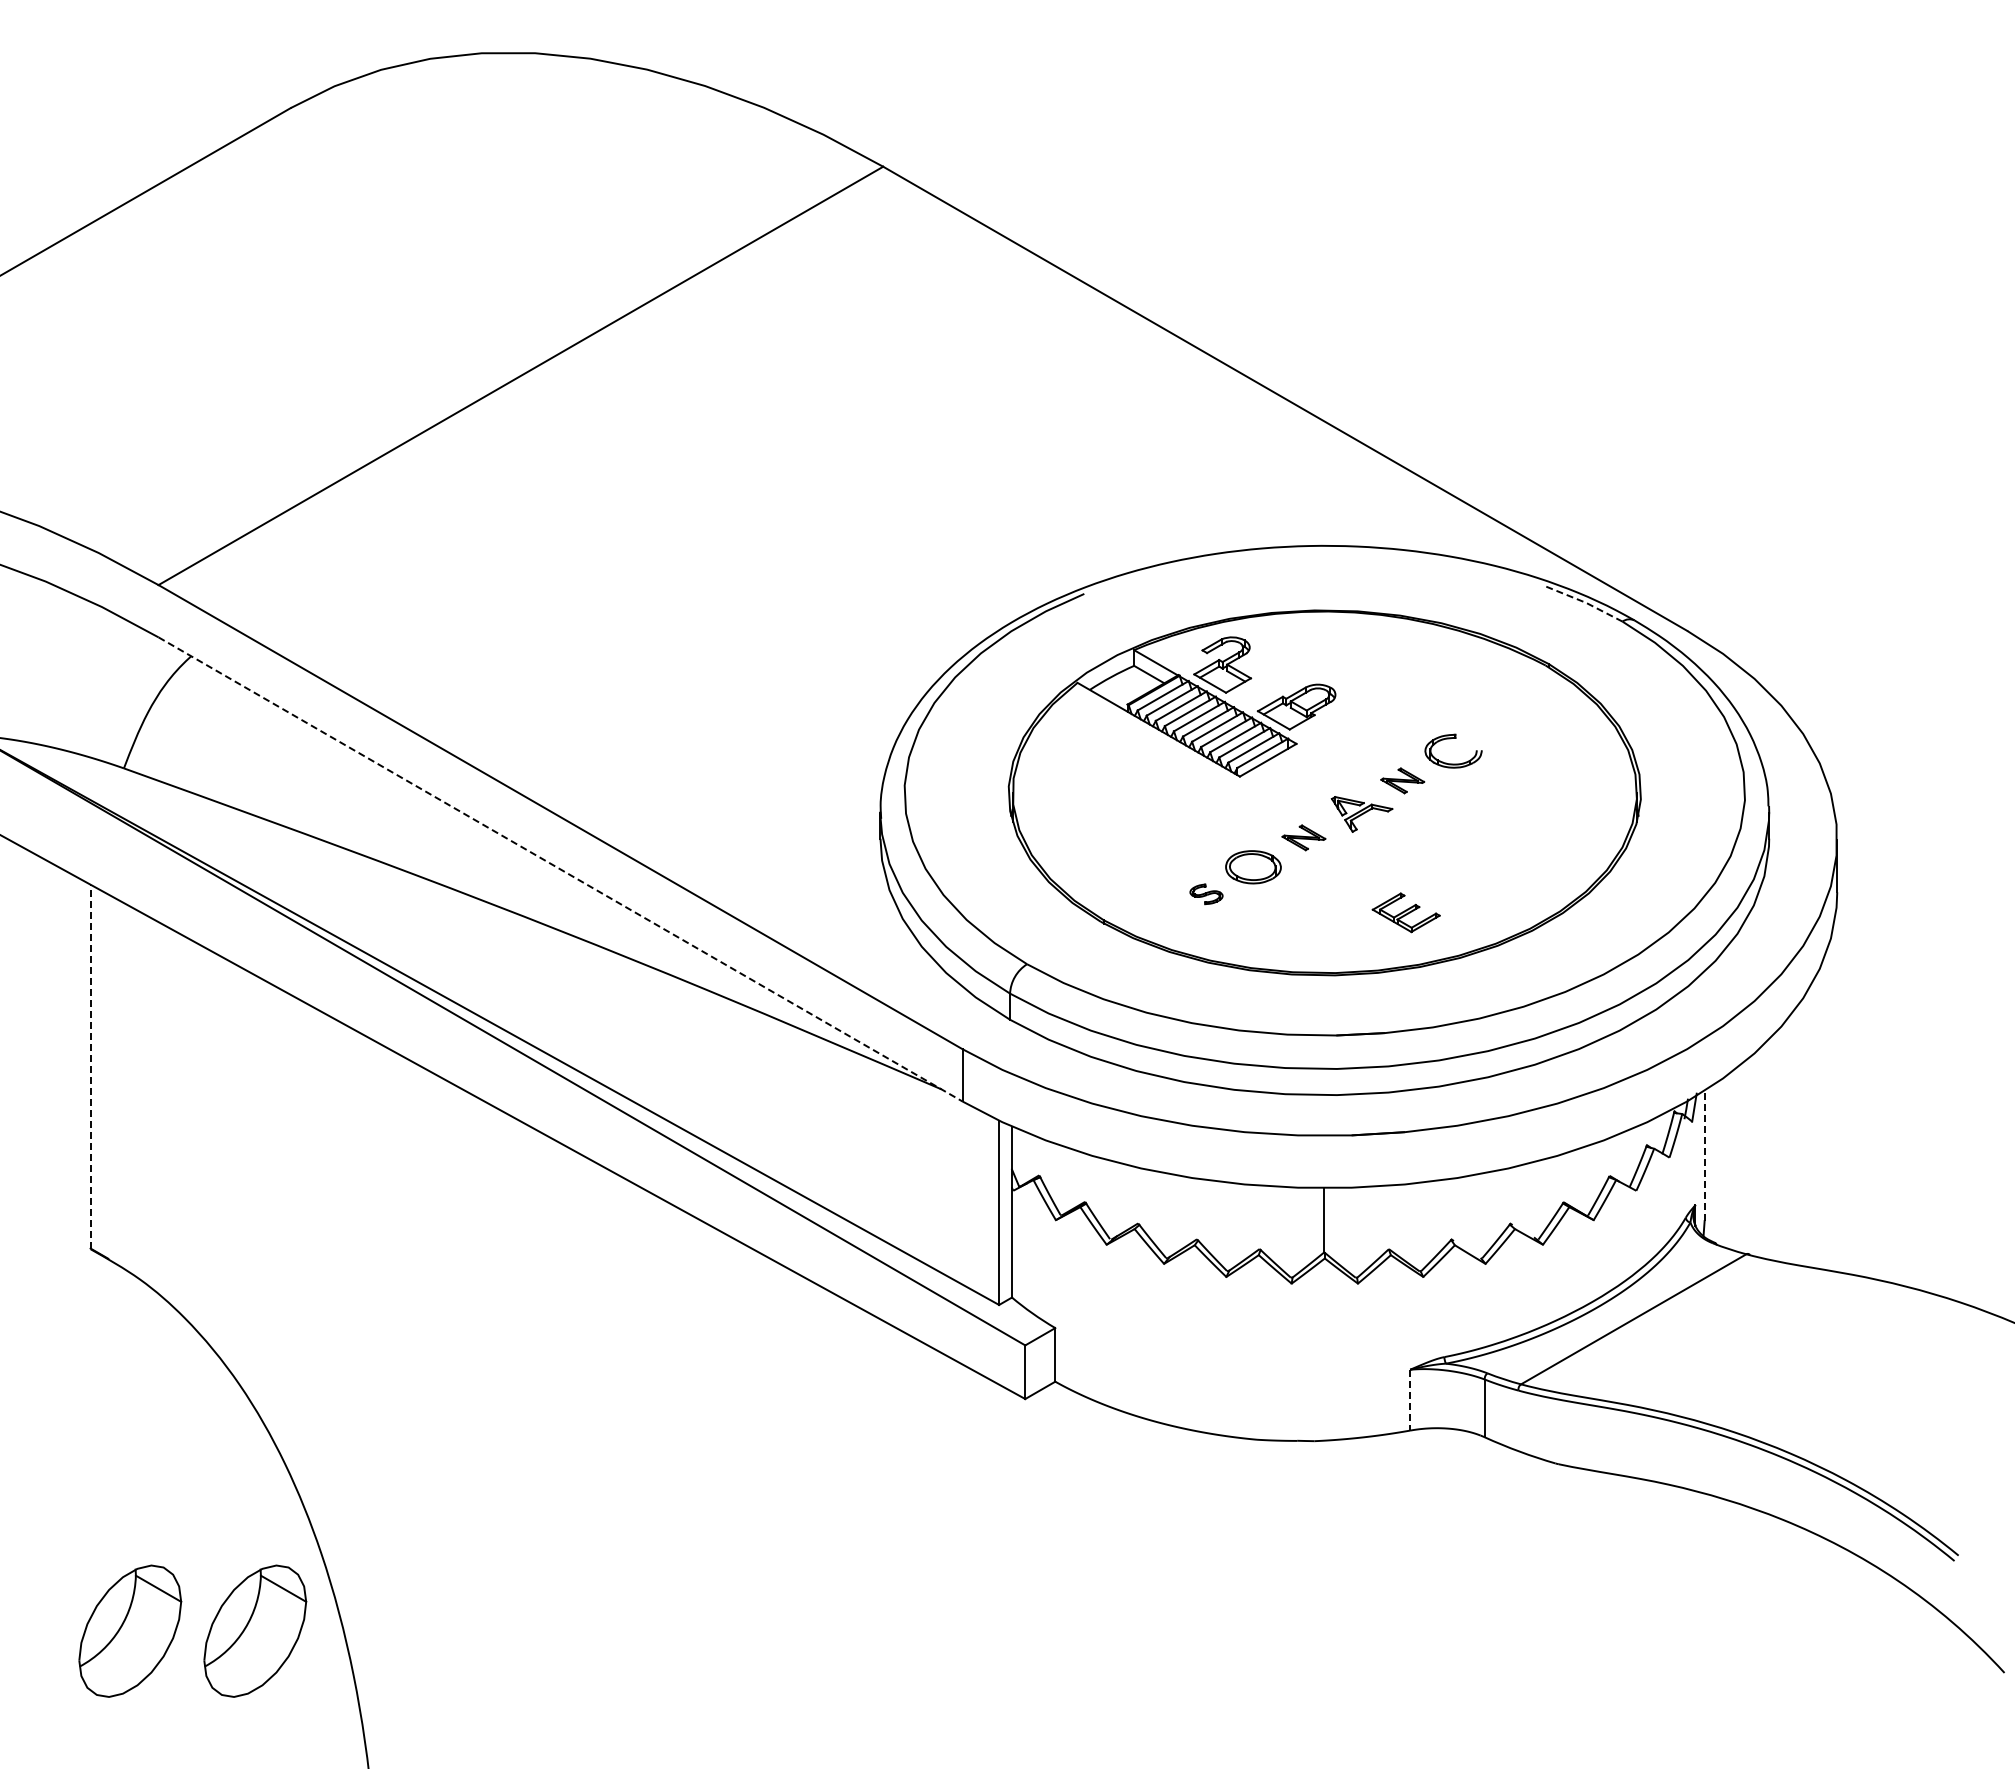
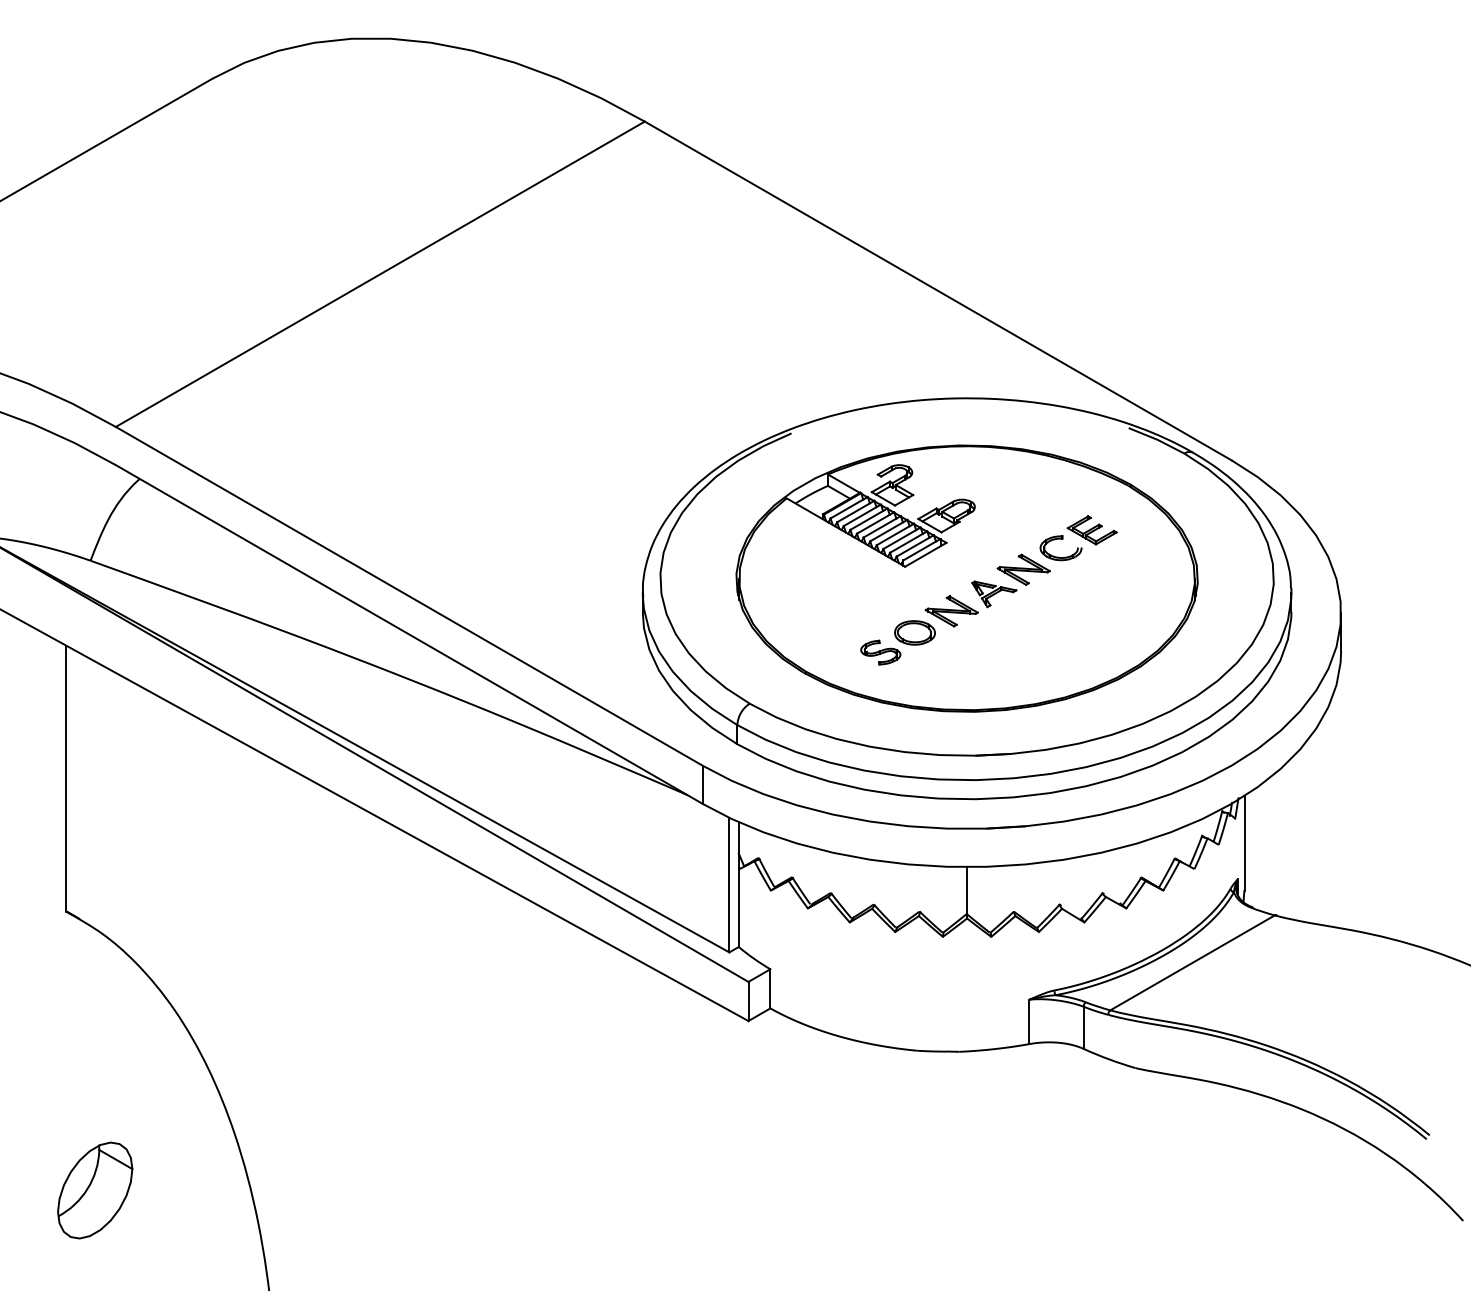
line: (1585, 602) -> (1157, 439), dashed -> solid
part: (1402, 780) -> (1023, 569), size x1.67
part: (1303, 837) -> (951, 611), size x1.67
line: (560, 869) -> (409, 634), dashed -> solid
part: (1206, 894) -> (880, 652), size x1.67
part: (1405, 912) -> (1091, 530), moved
line: (90, 1066) -> (66, 778), dashed -> solid
line: (1705, 1155) -> (1244, 843), dashed -> solid
line: (1410, 1400) -> (1029, 1022), dashed -> solid
part: (255, 1630) -> (186, 1190), removed

